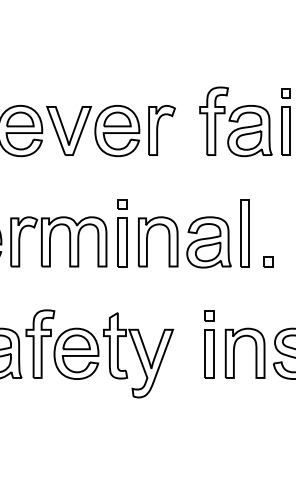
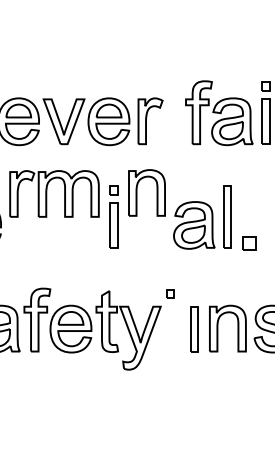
part: (51, 241) -> (47, 193), moved
part: (148, 241) -> (137, 192), moved
part: (268, 261) -> (249, 243), size x1.6
part: (209, 315) -> (170, 293), moved

